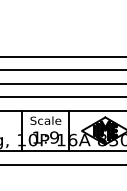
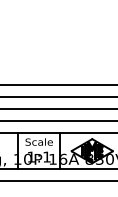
text: (54, 136) -> (46, 156), 1:9 -> 1:1

